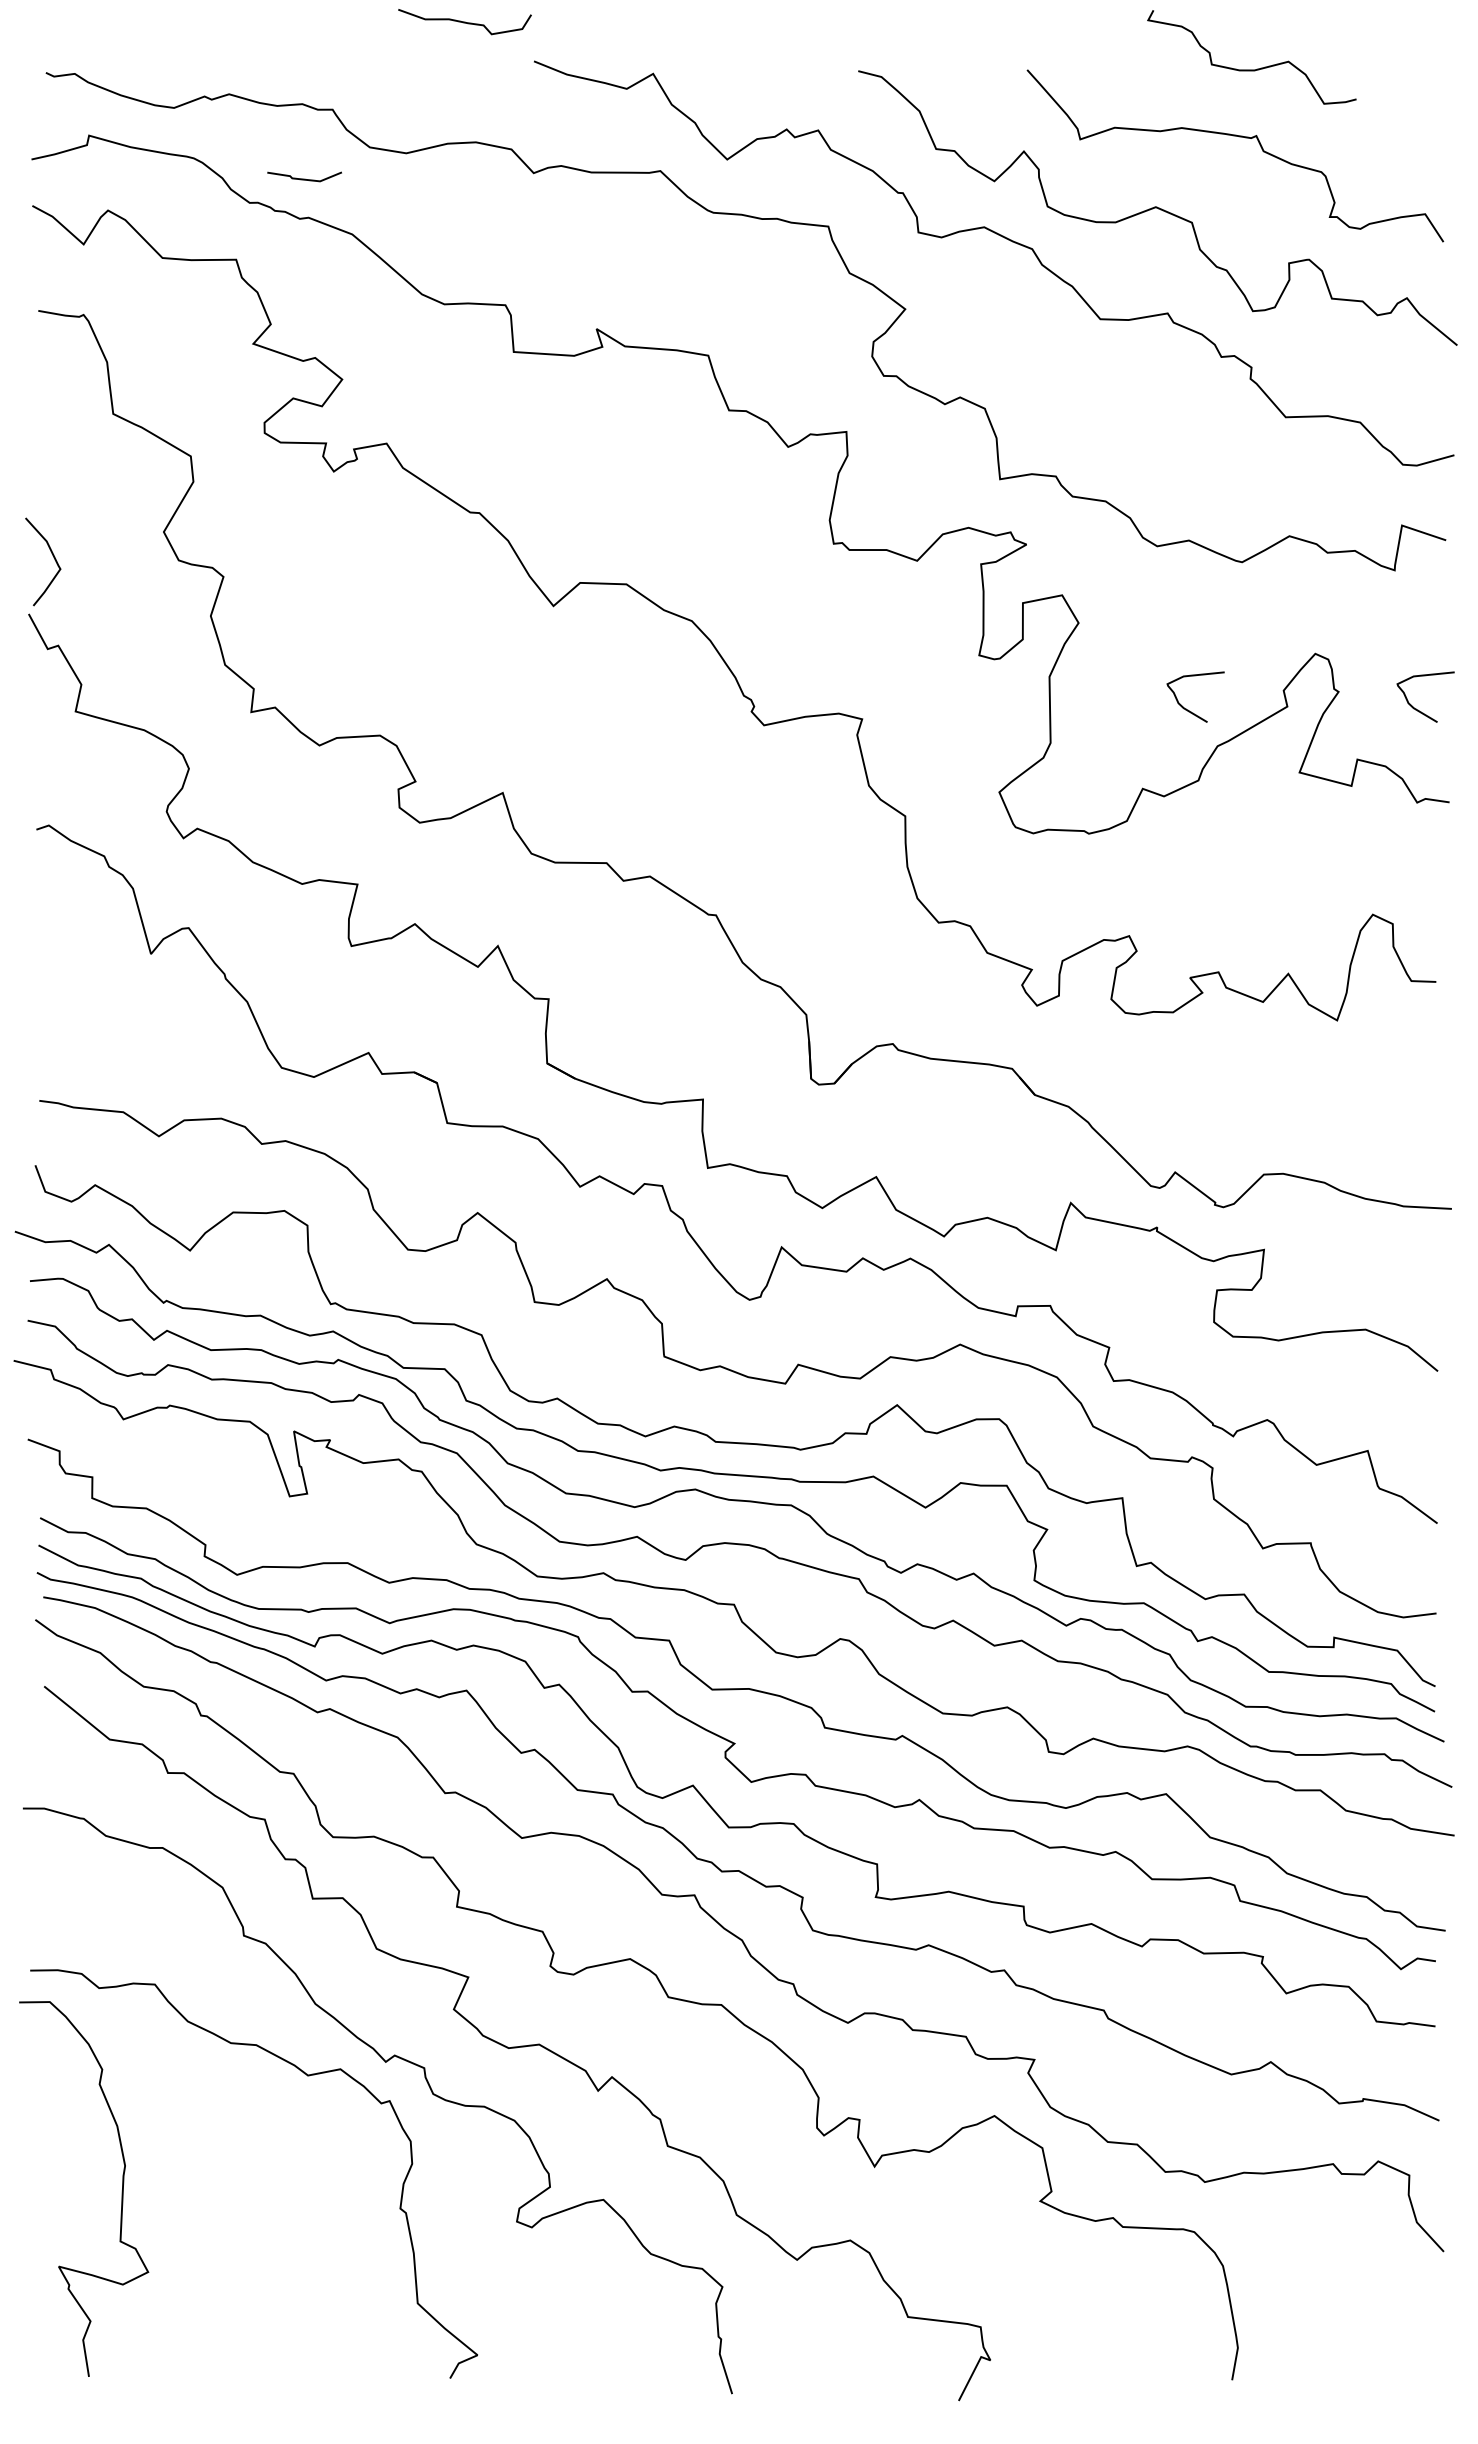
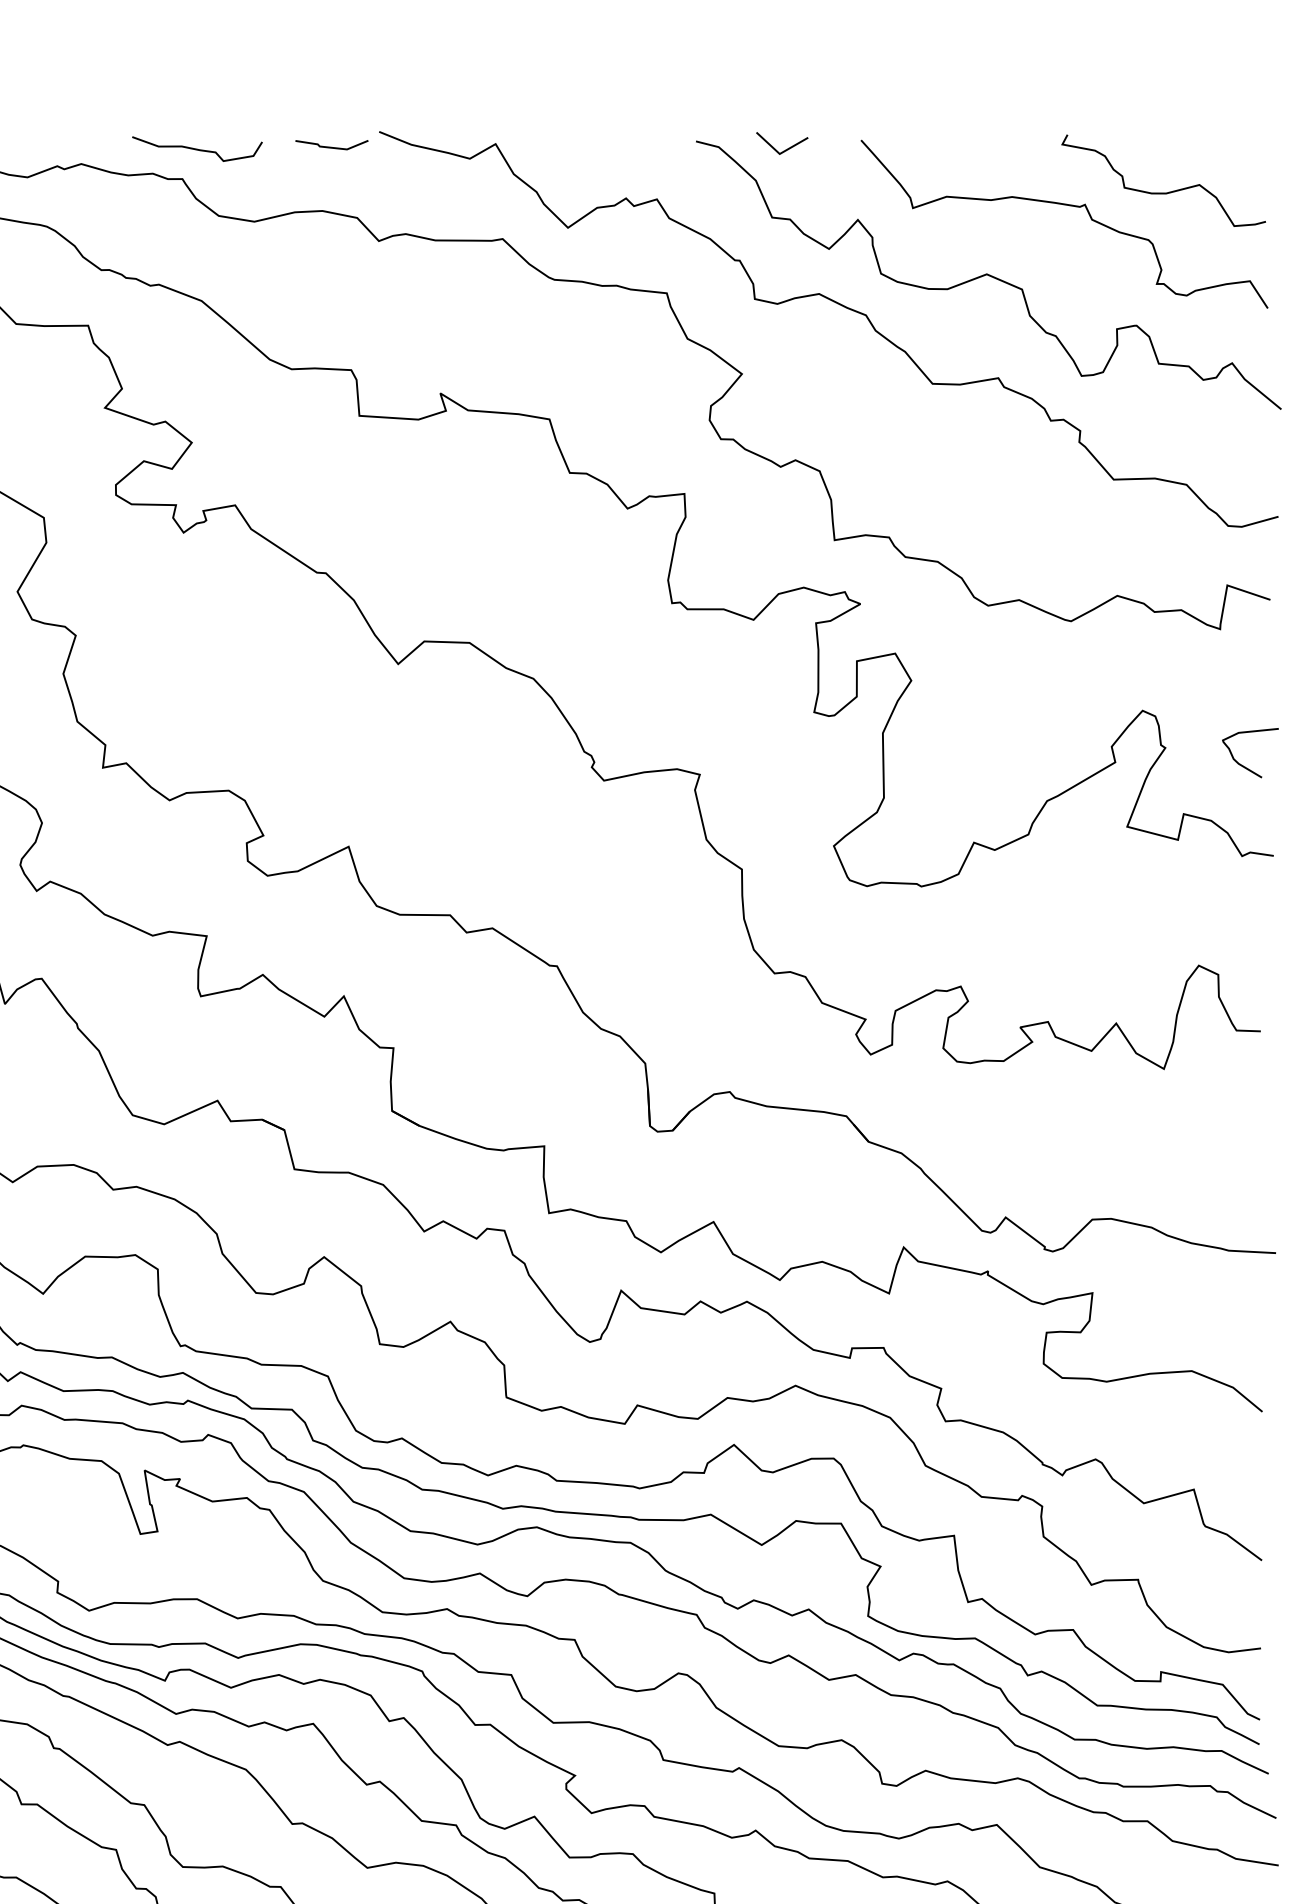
curve: (464, 22) -> (196, 149), moved
curve: (1251, 69) -> (1163, 192), moved
line: (949, 79) -> (785, 149), added
line: (304, 178) -> (331, 146), moved
curve: (1188, 709) -> (1018, 765), removed

